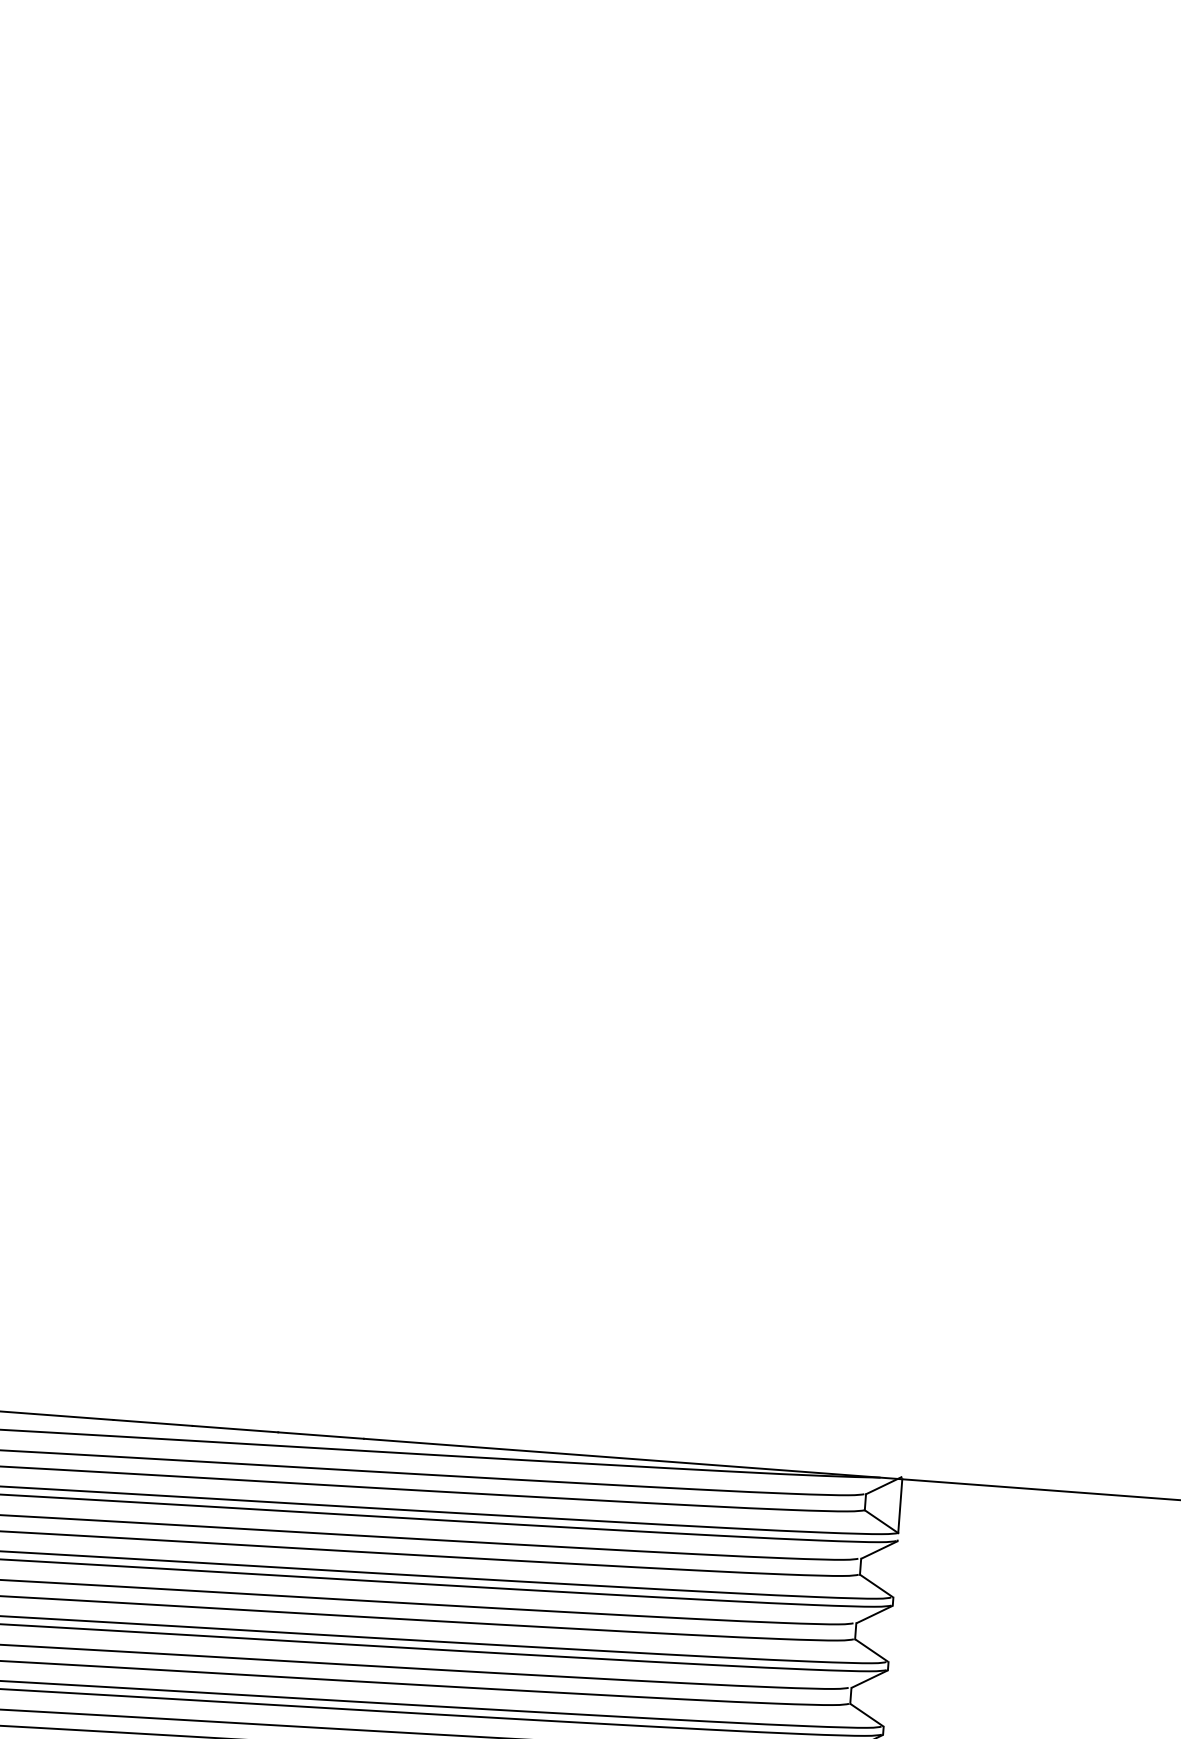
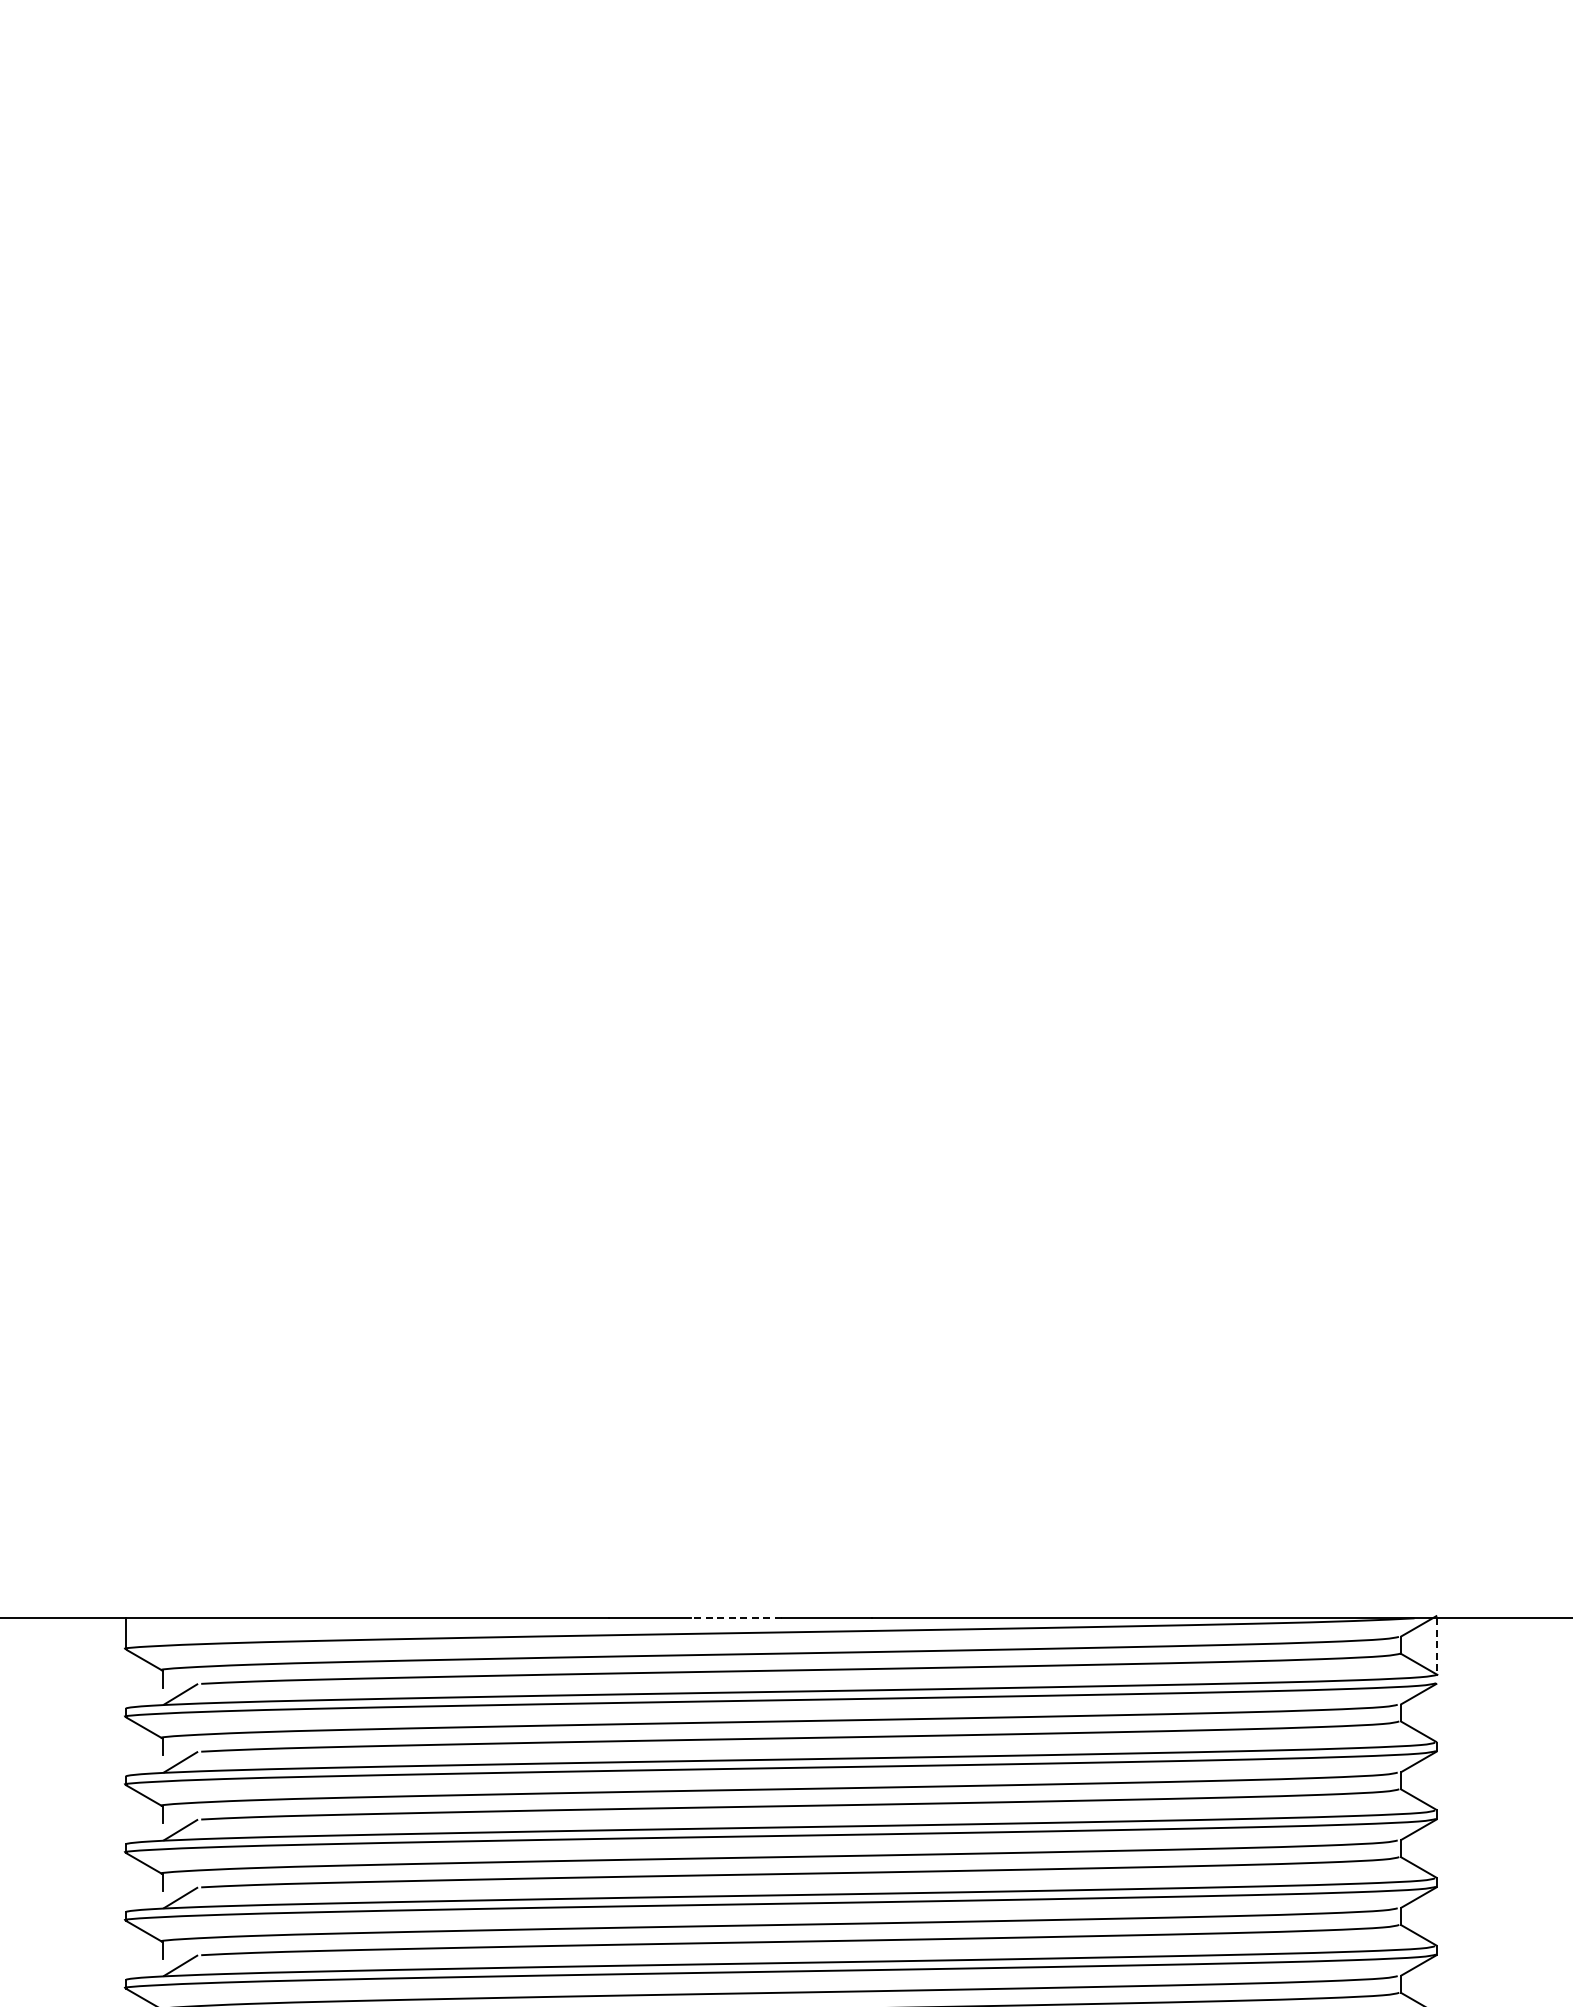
line: (235, 1429) -> (736, 1618), solid -> dashed
line: (900, 1507) -> (1437, 1647), solid -> dashed

